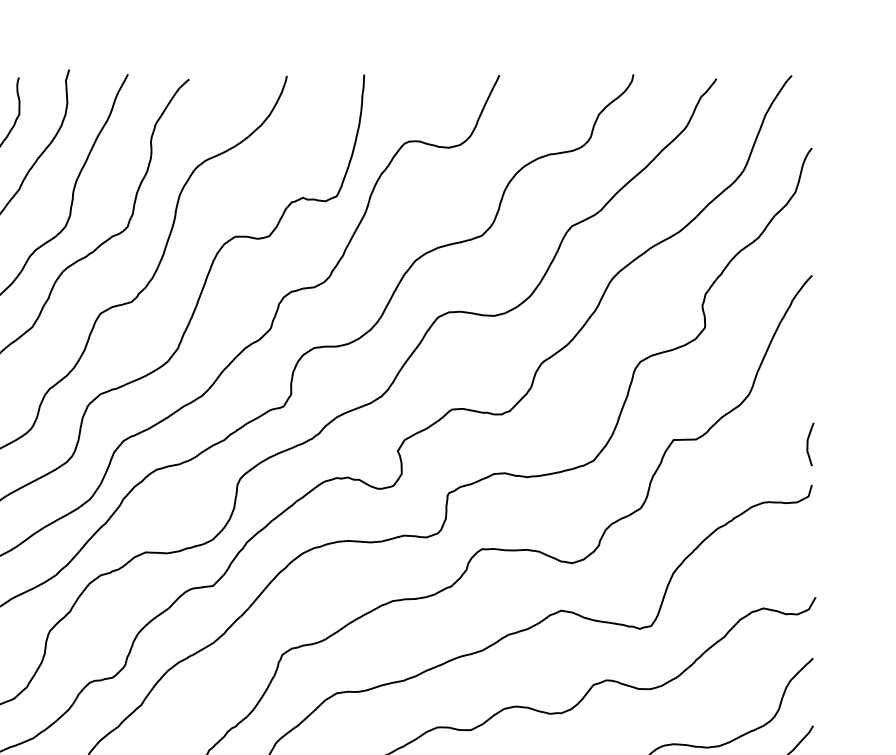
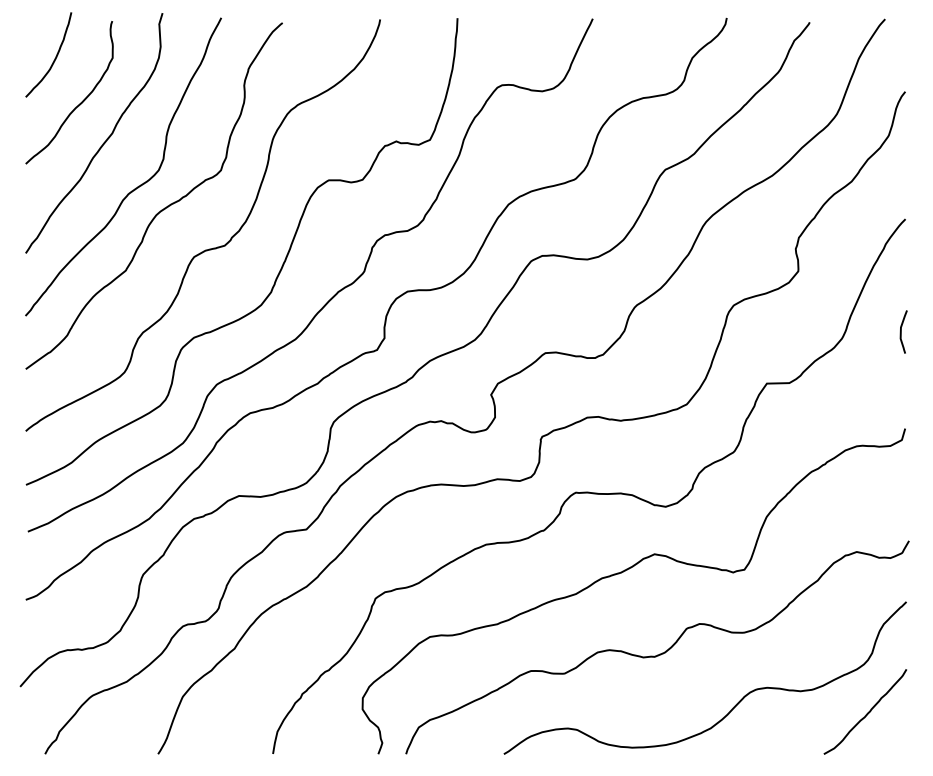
curve: (808, 443) -> (901, 331), moved

